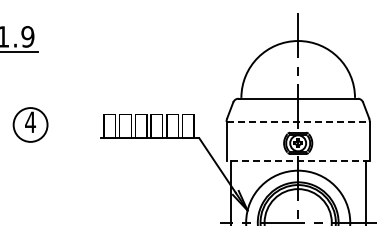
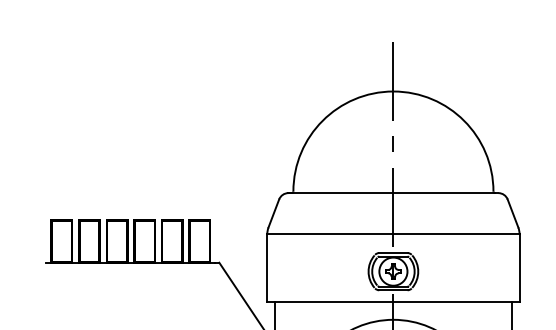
line: (298, 122) -> (393, 234), dashed -> solid
line: (298, 160) -> (393, 301), dashed -> solid

